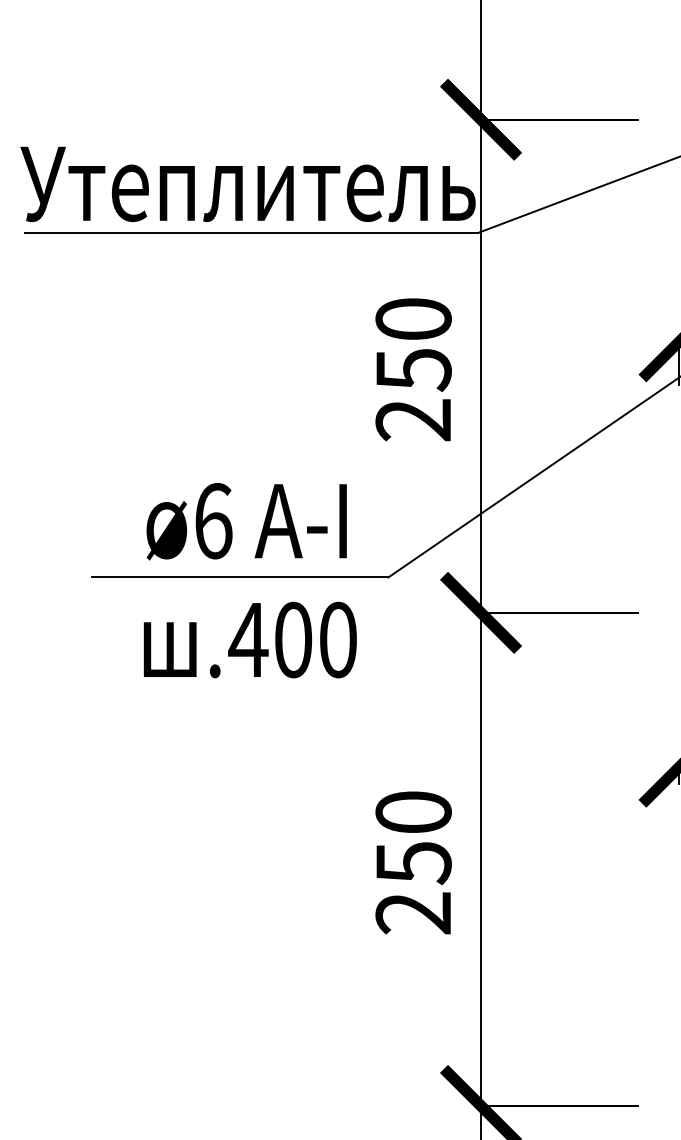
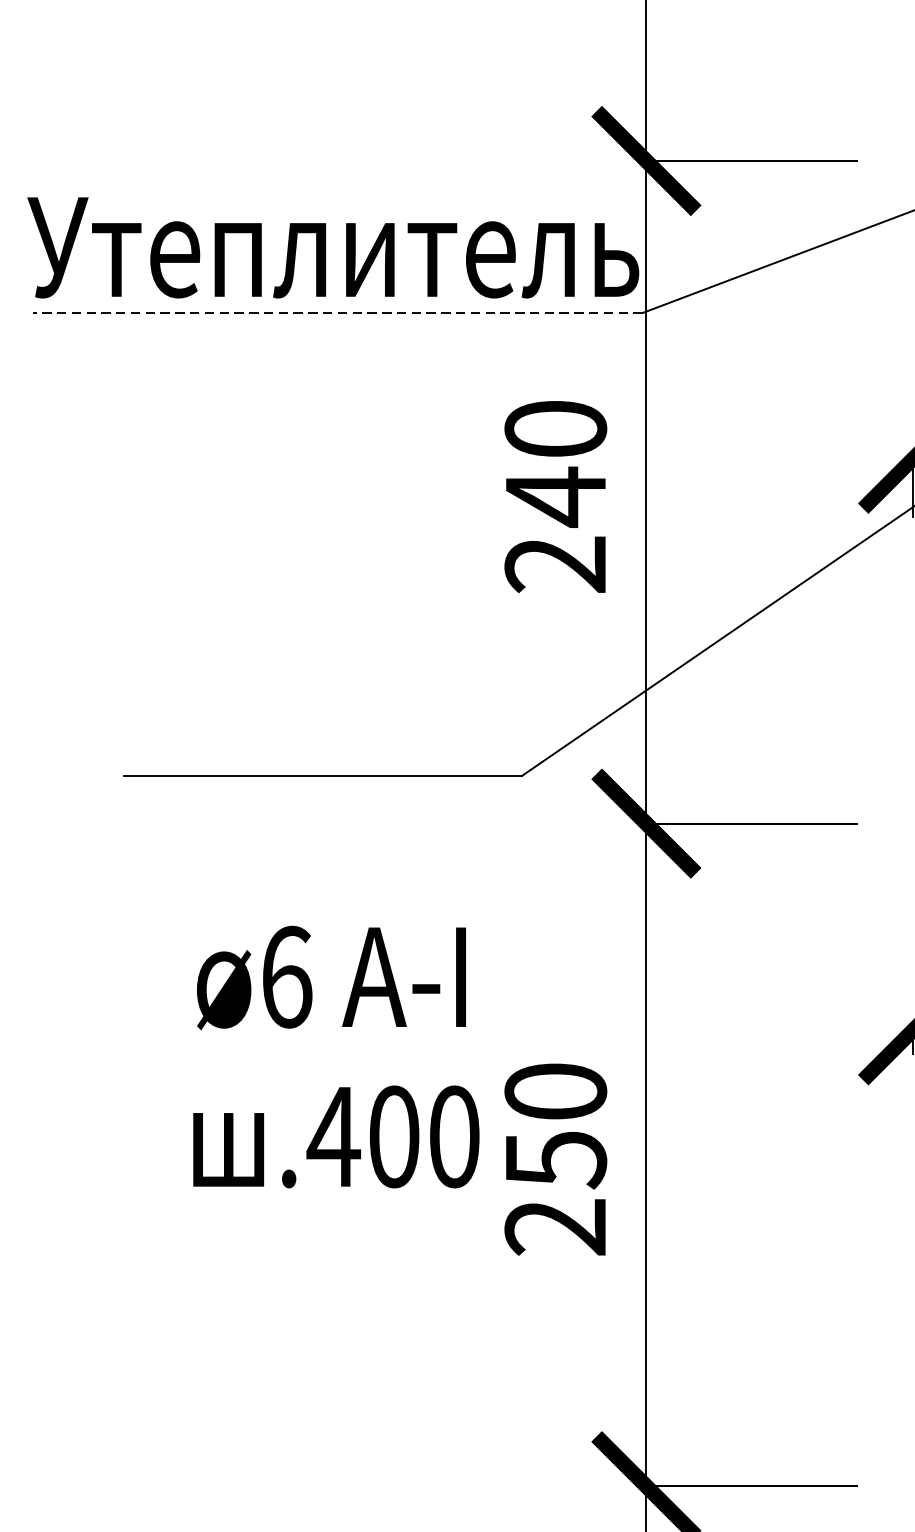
line: (251, 232) -> (337, 312), solid -> dashed
text: (413, 369) -> (555, 496), 250 -> 240
text: (249, 580) -> (335, 1056), moved

